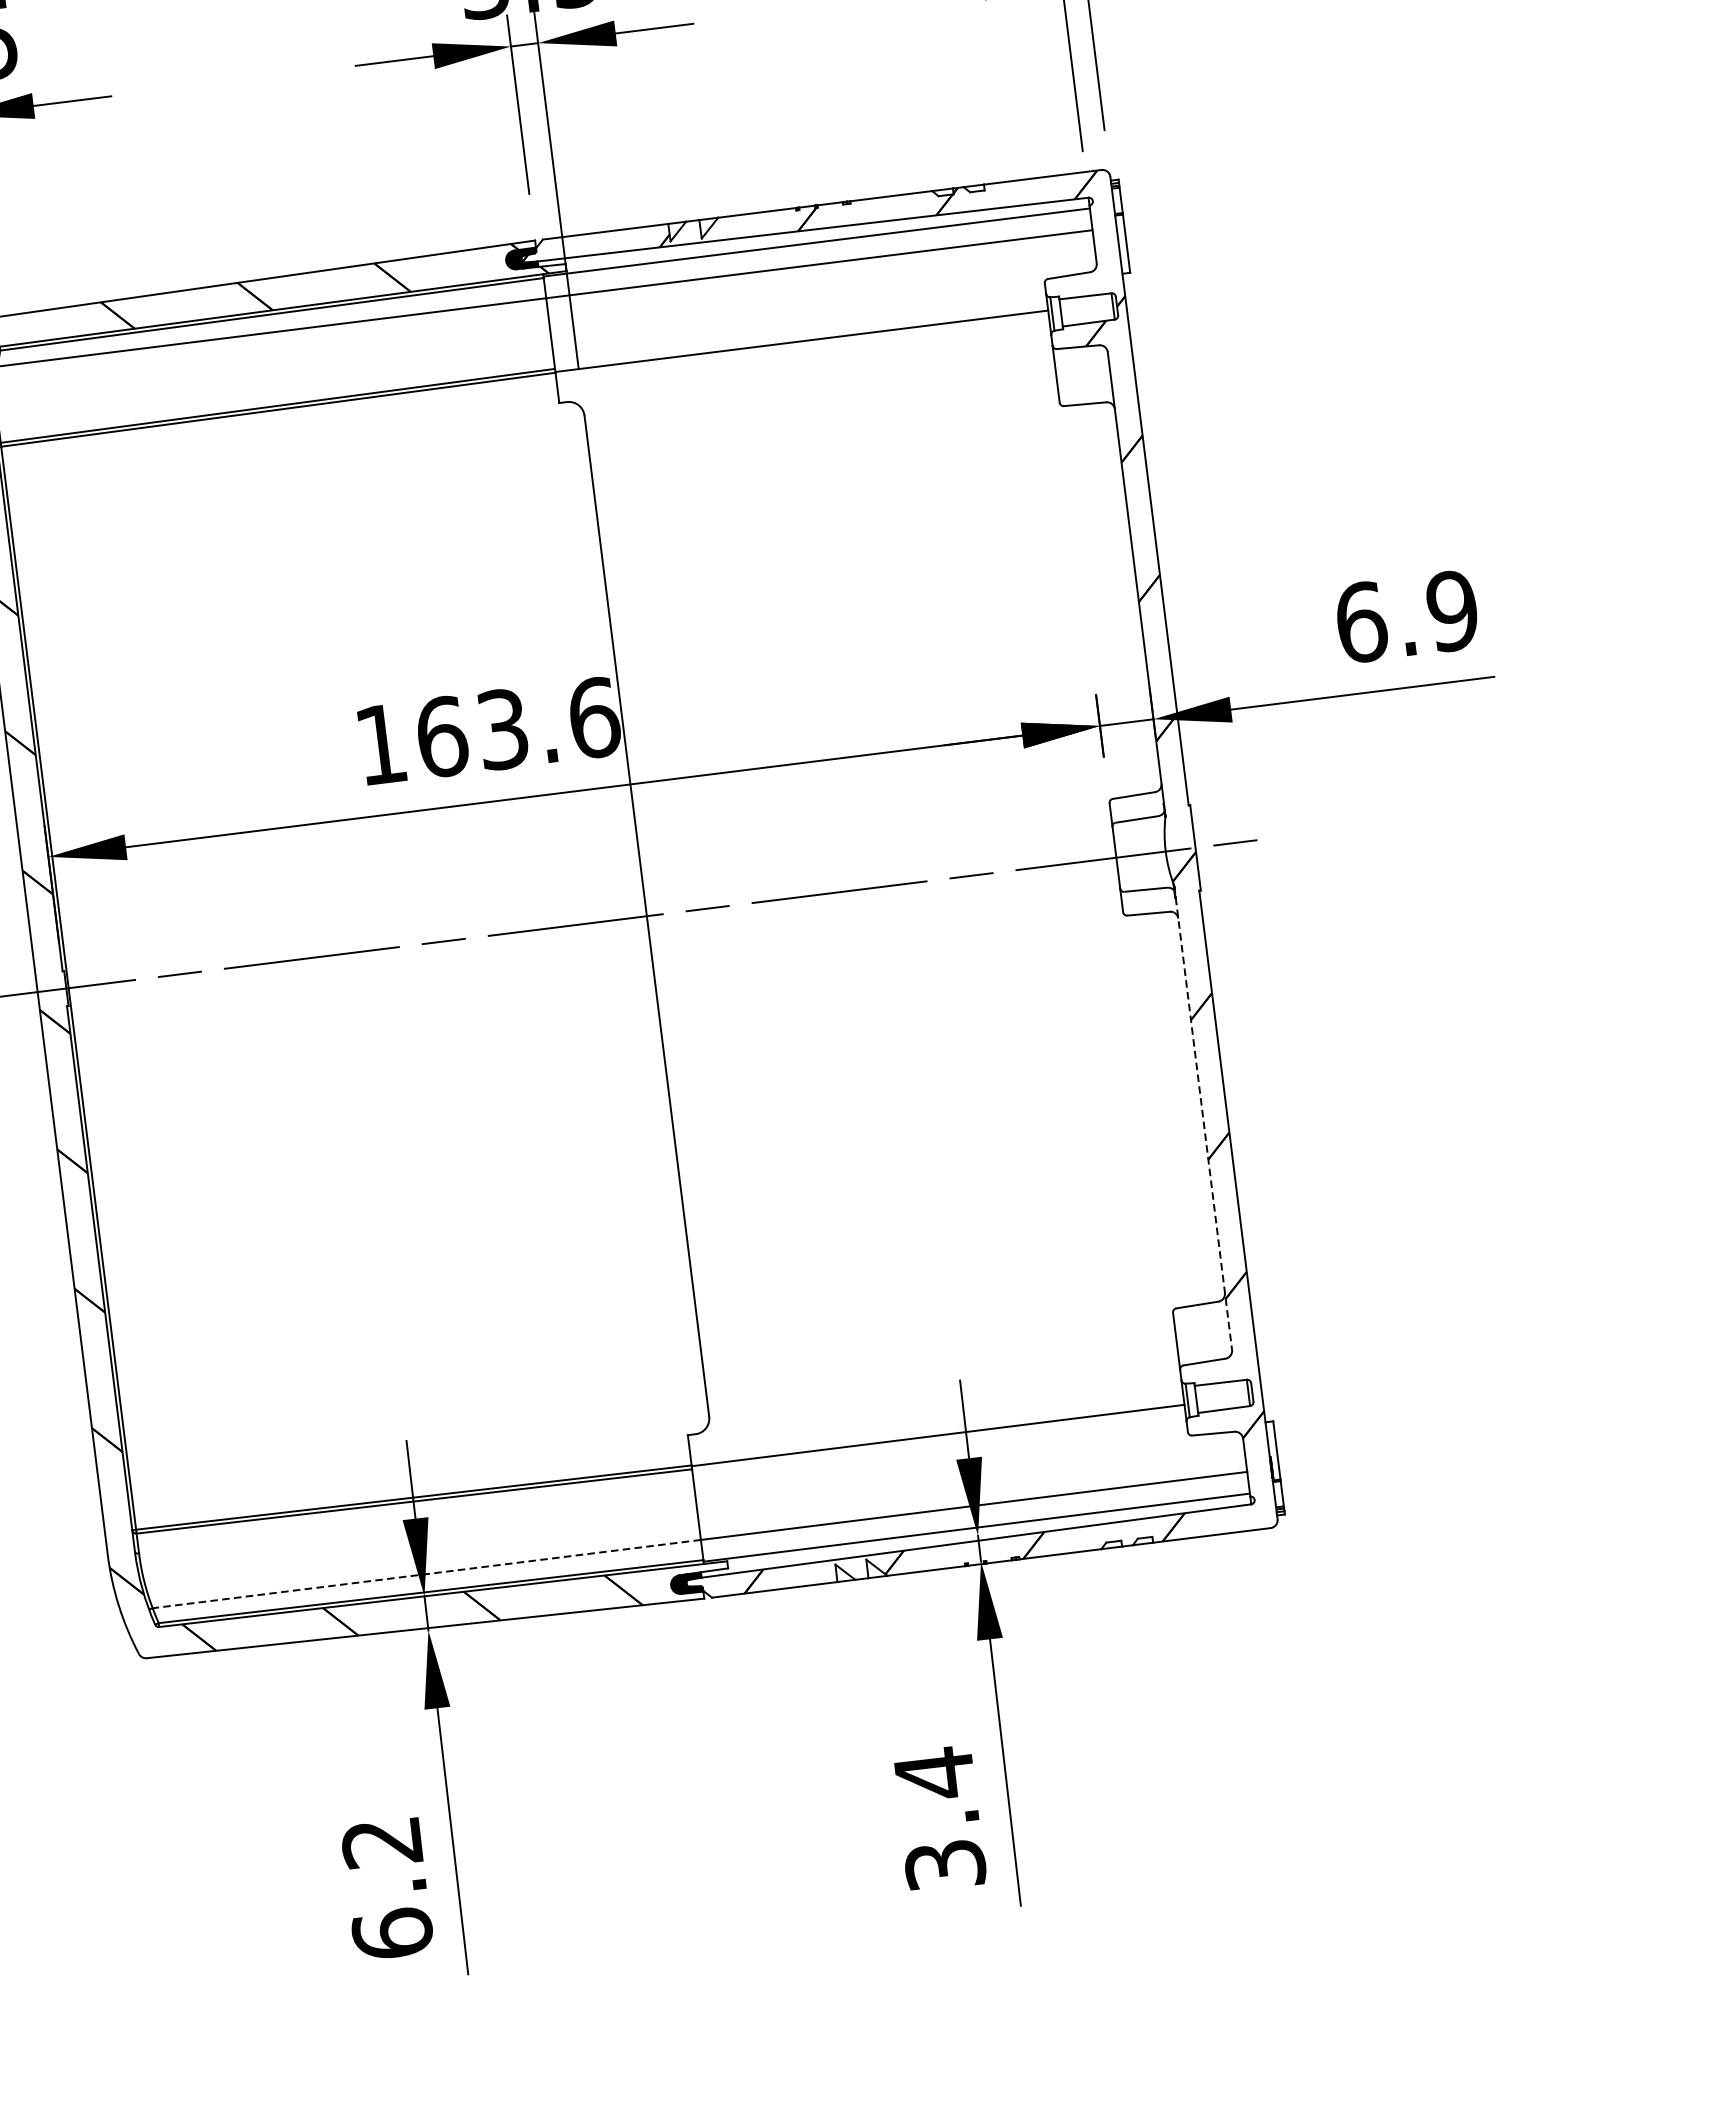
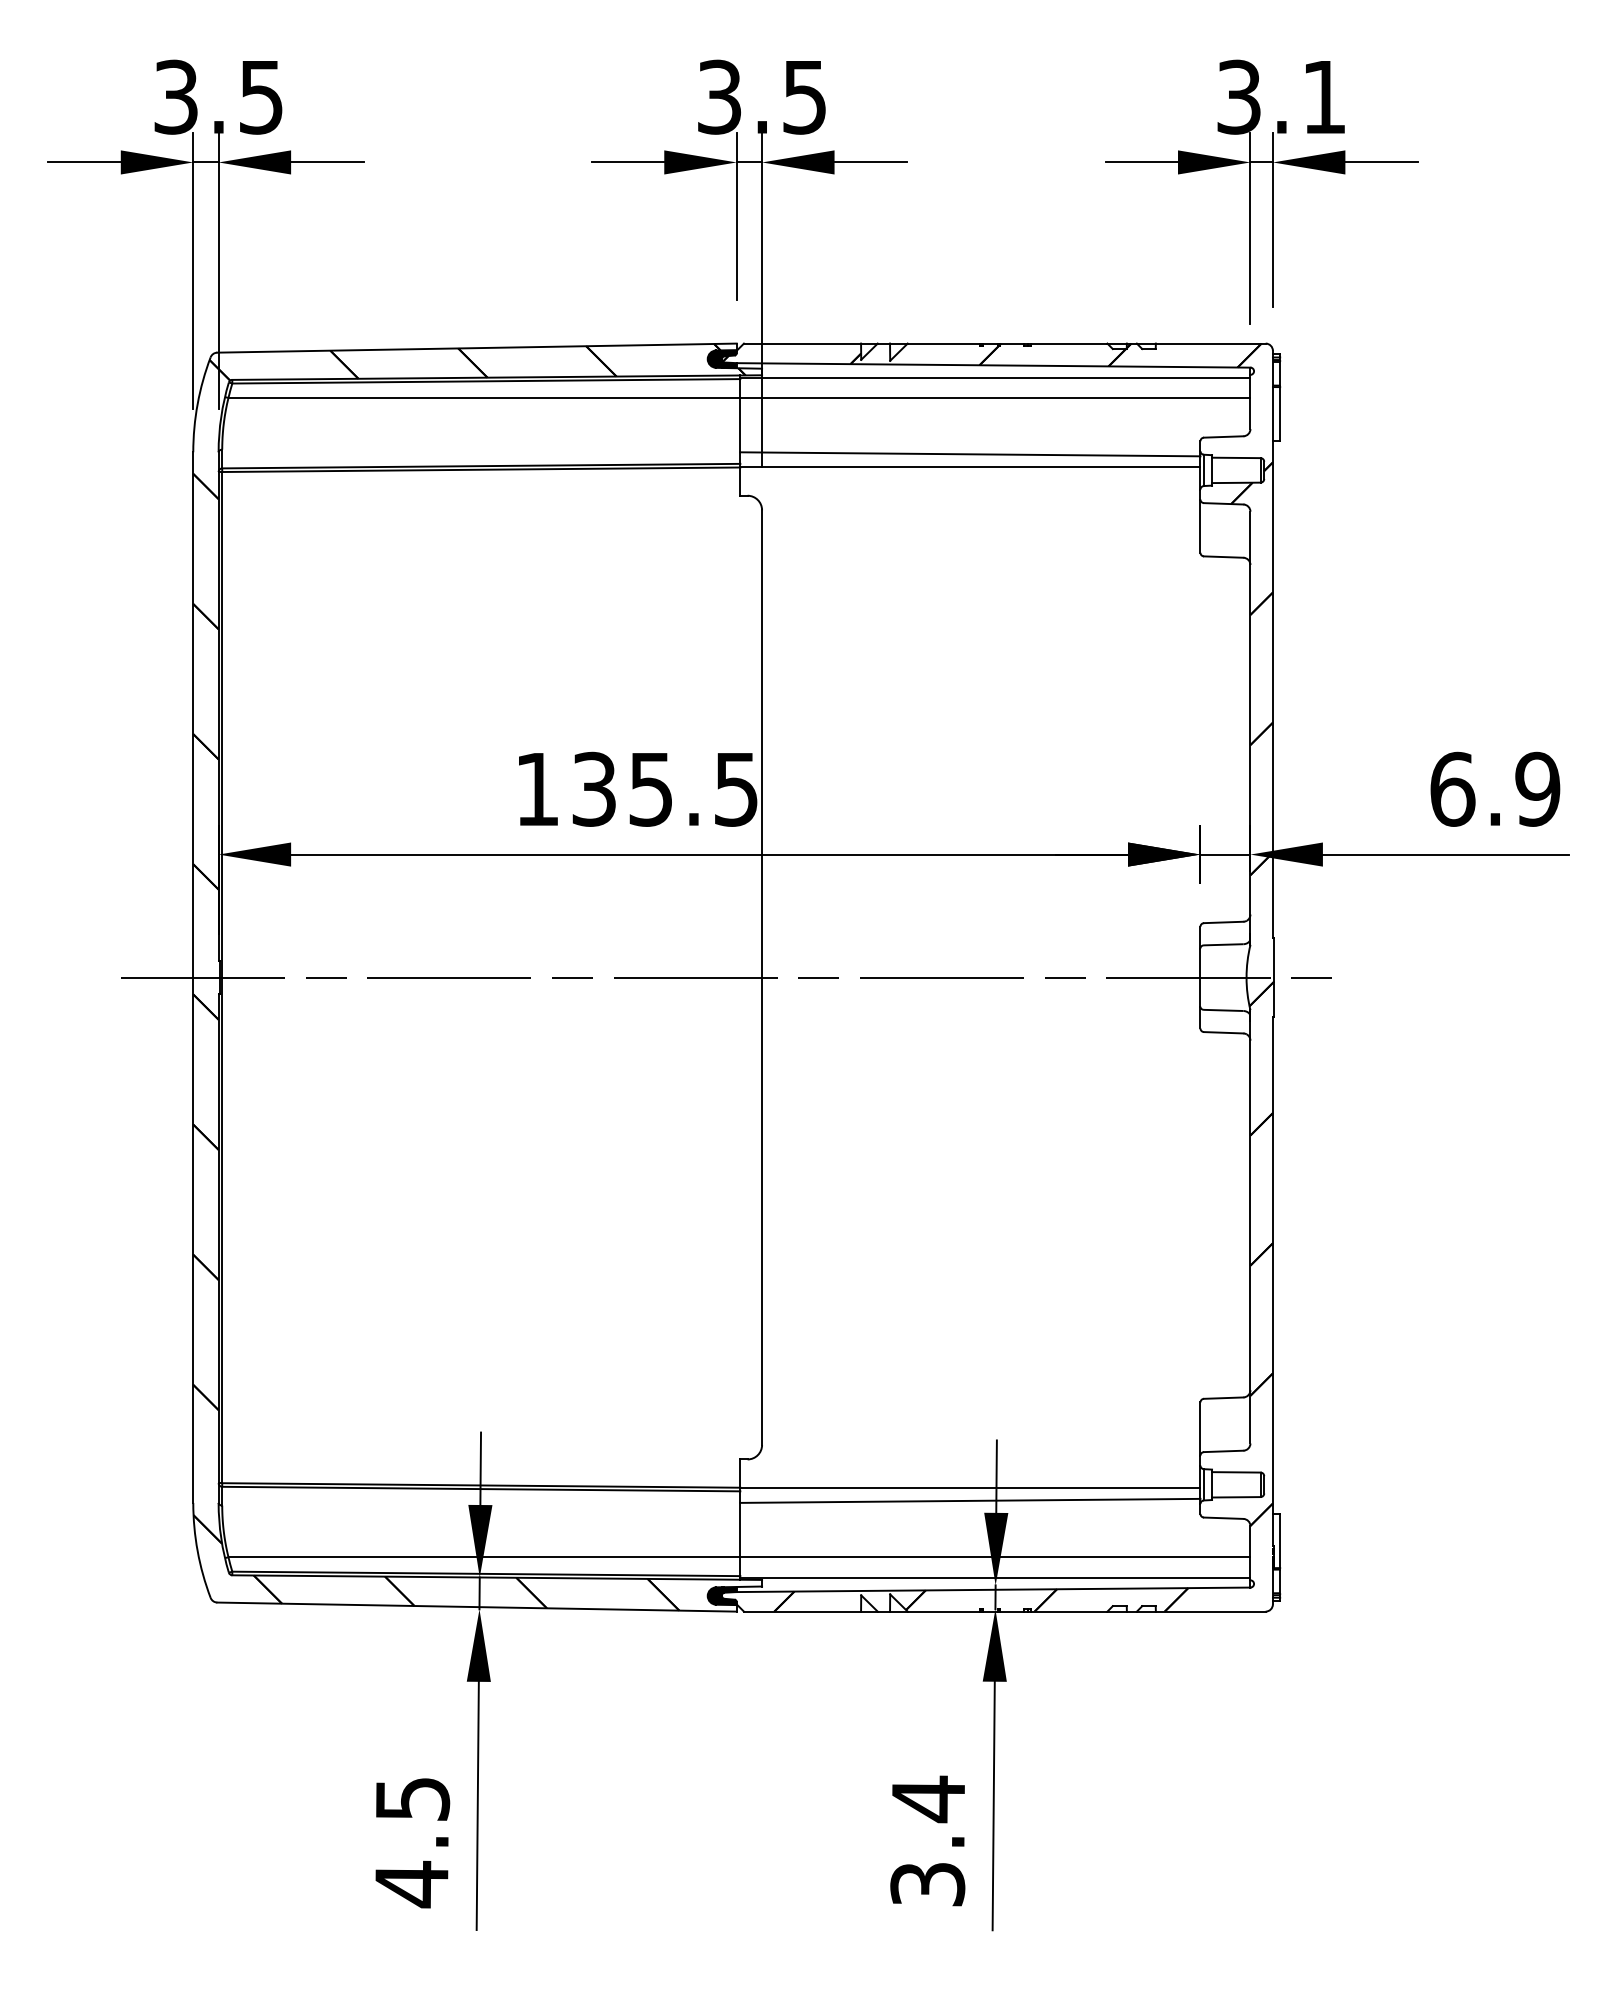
line: (800, 328) -> (970, 454), added
text: (518, 726) -> (665, 788), 163.6 -> 135.5
line: (1203, 1117) -> (1250, 1226), dashed -> solid
line: (939, 1448) -> (970, 1500), added
line: (426, 1574) -> (484, 1557), dashed -> solid
text: (387, 1890) -> (412, 1843), 6.2 -> 4.5

